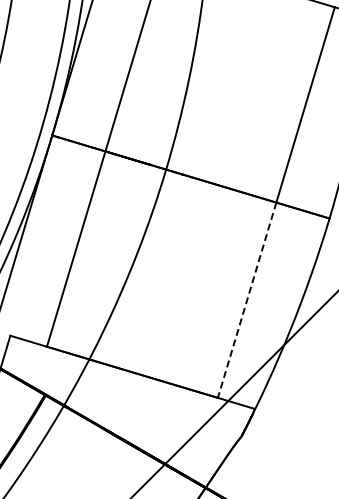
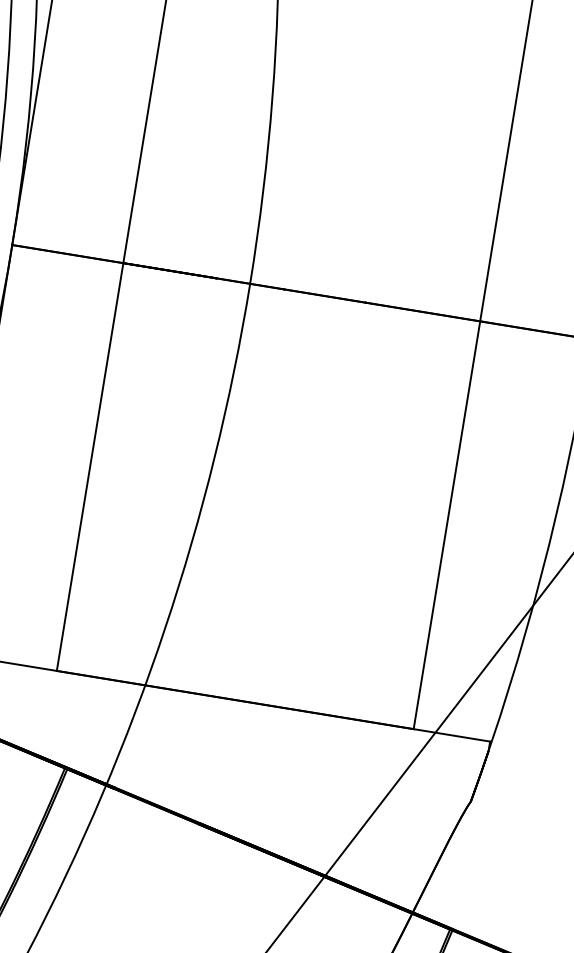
line: (247, 300) -> (447, 525), dashed -> solid

